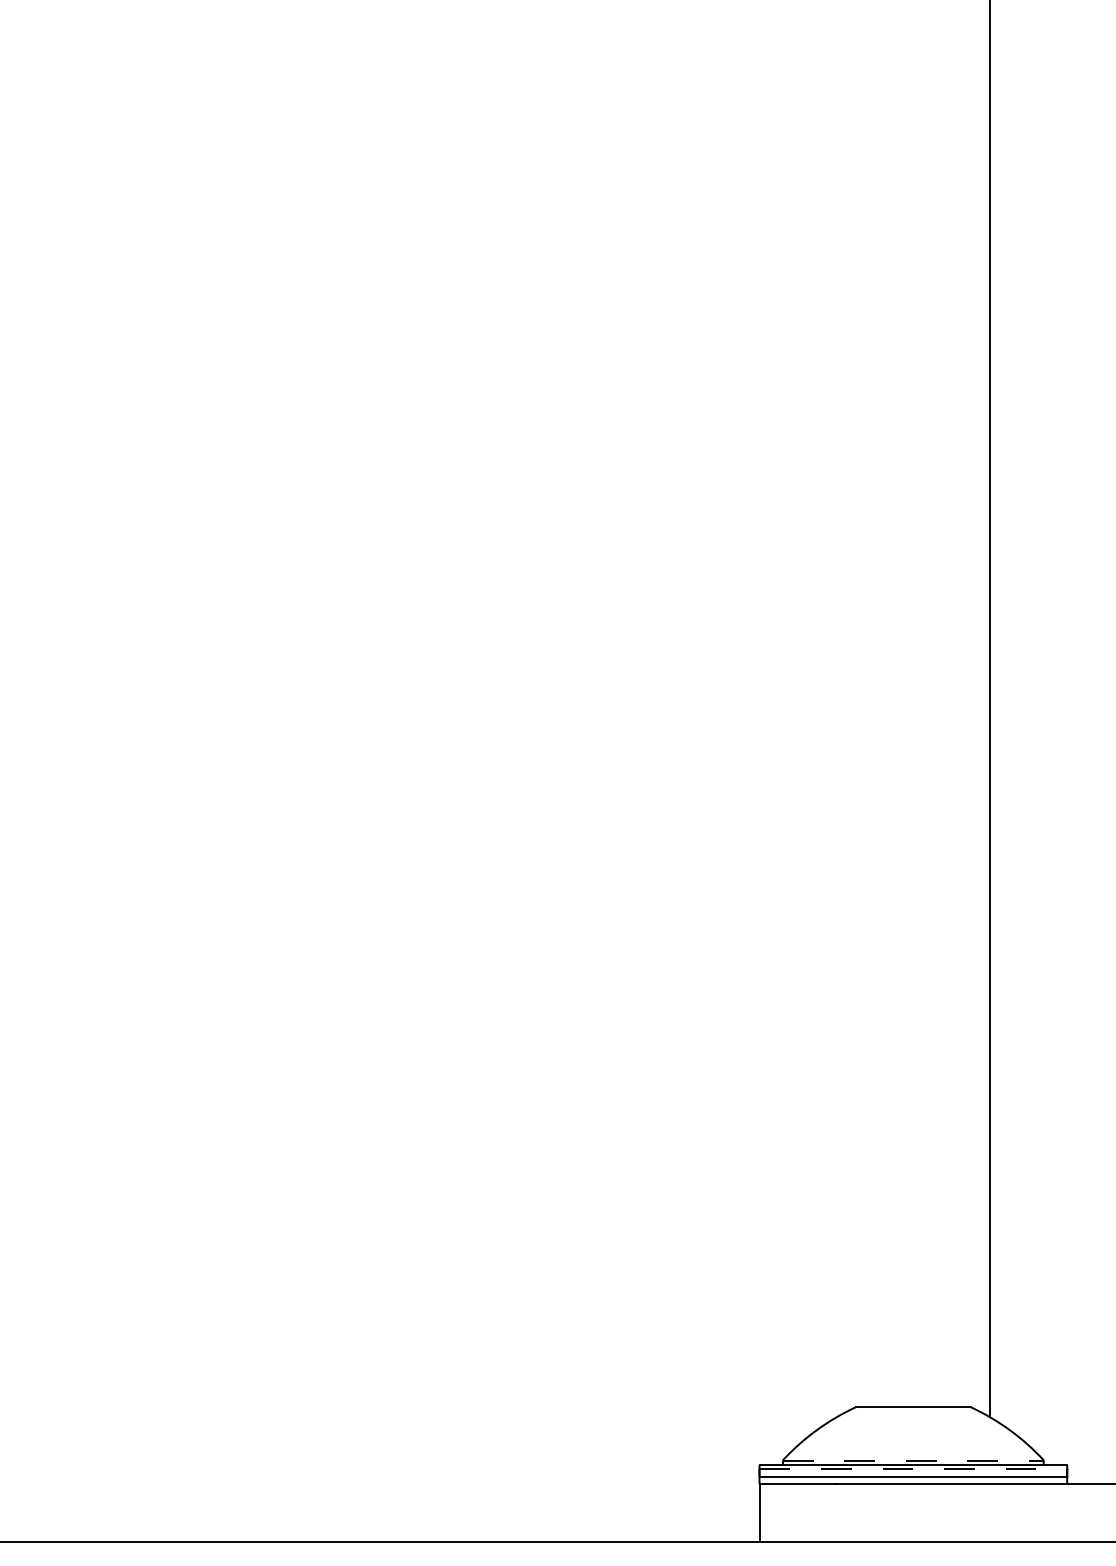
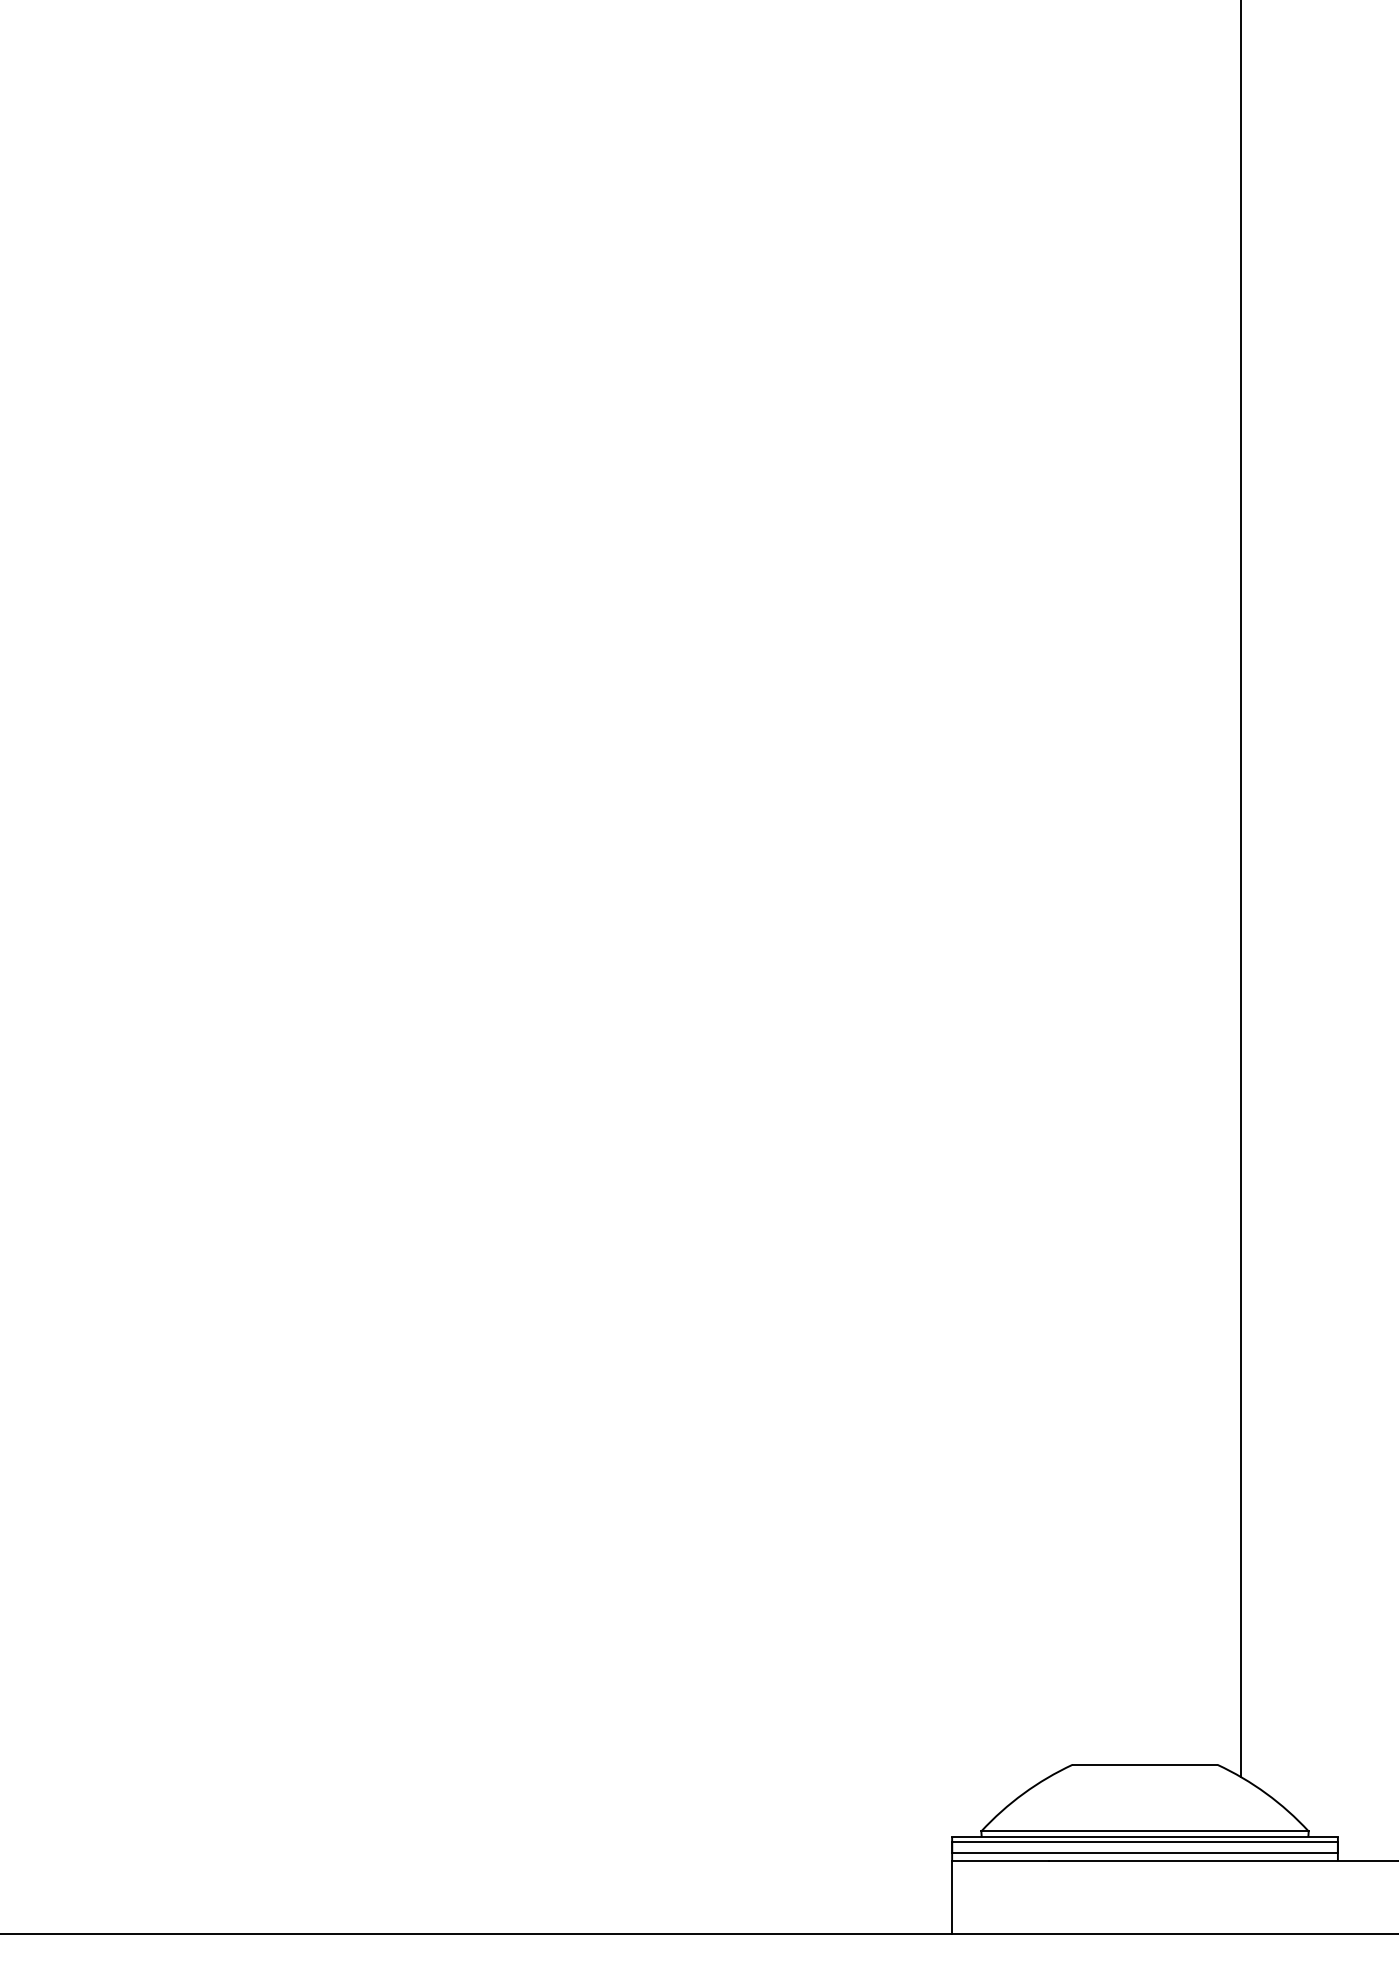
line: (913, 1460) -> (1145, 1831), dashed -> solid
line: (913, 1468) -> (1145, 1841), dashed -> solid

